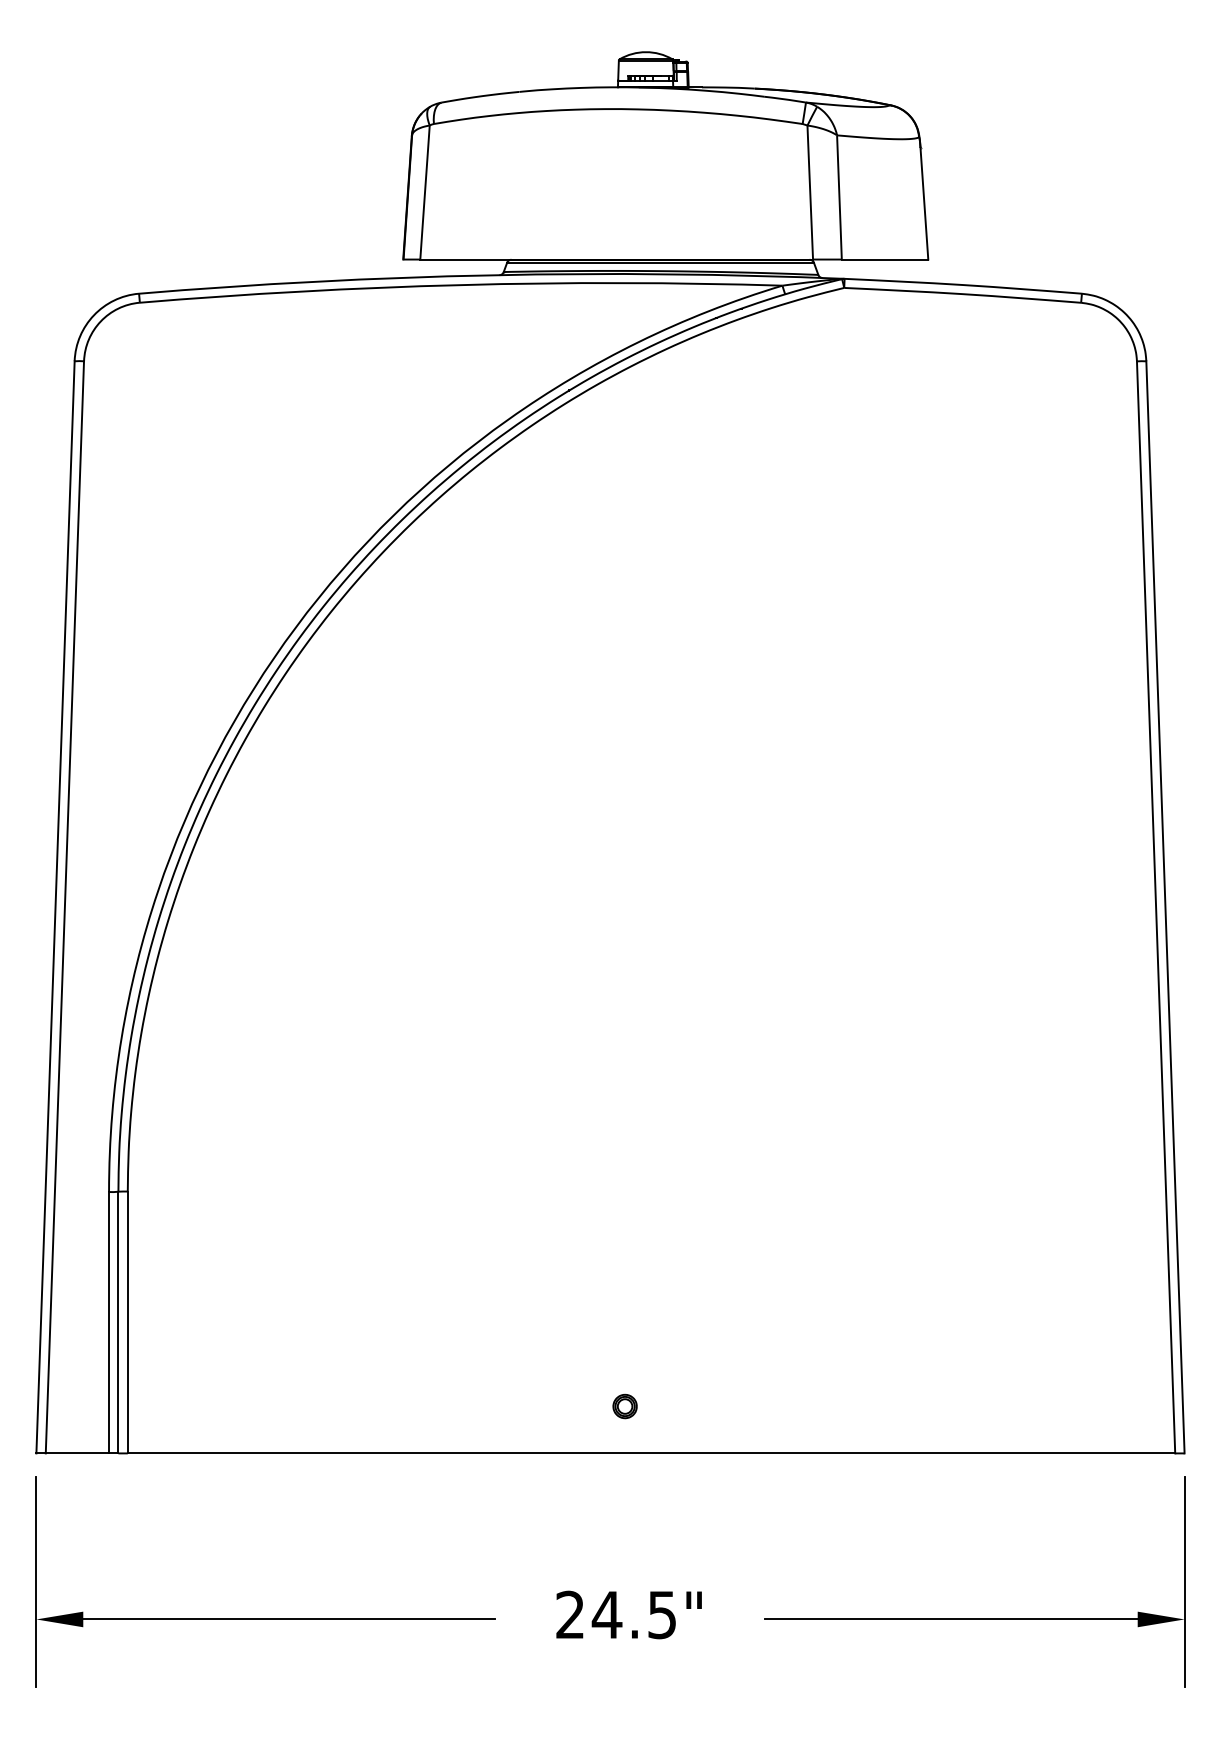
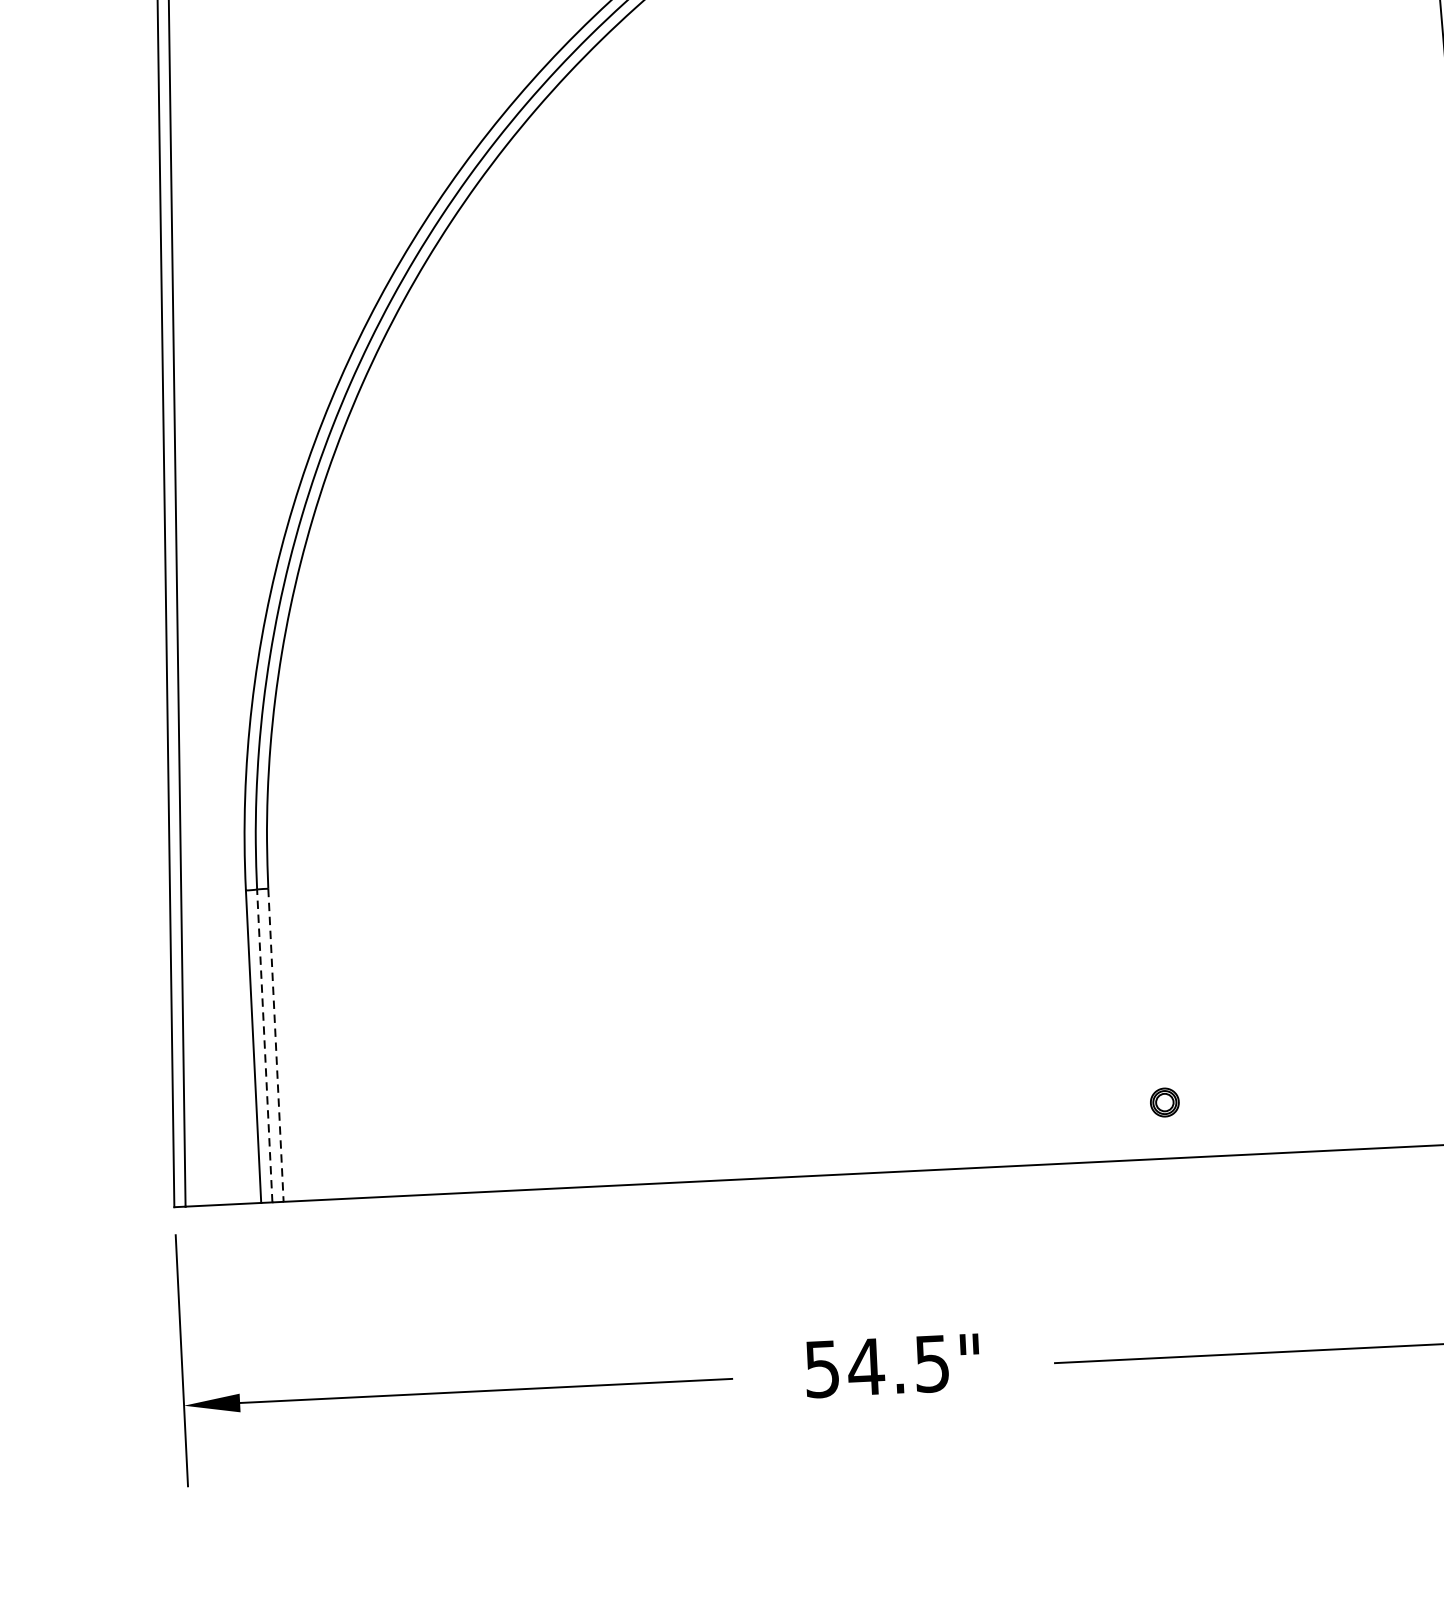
line: (118, 1322) -> (264, 1045), solid -> dashed
line: (127, 1322) -> (275, 1045), solid -> dashed
part: (624, 1406) -> (1164, 1102), moved
text: (569, 1614) -> (821, 1368), 24.5" -> 54.5"

